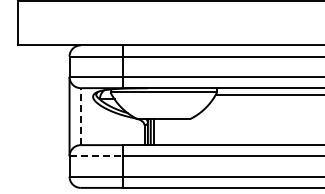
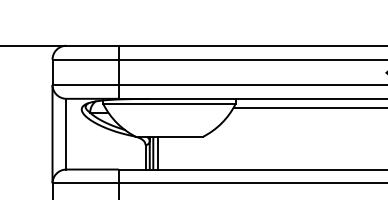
line: (80, 116) -> (66, 133), dashed -> solid
line: (96, 156) -> (85, 183), dashed -> solid

